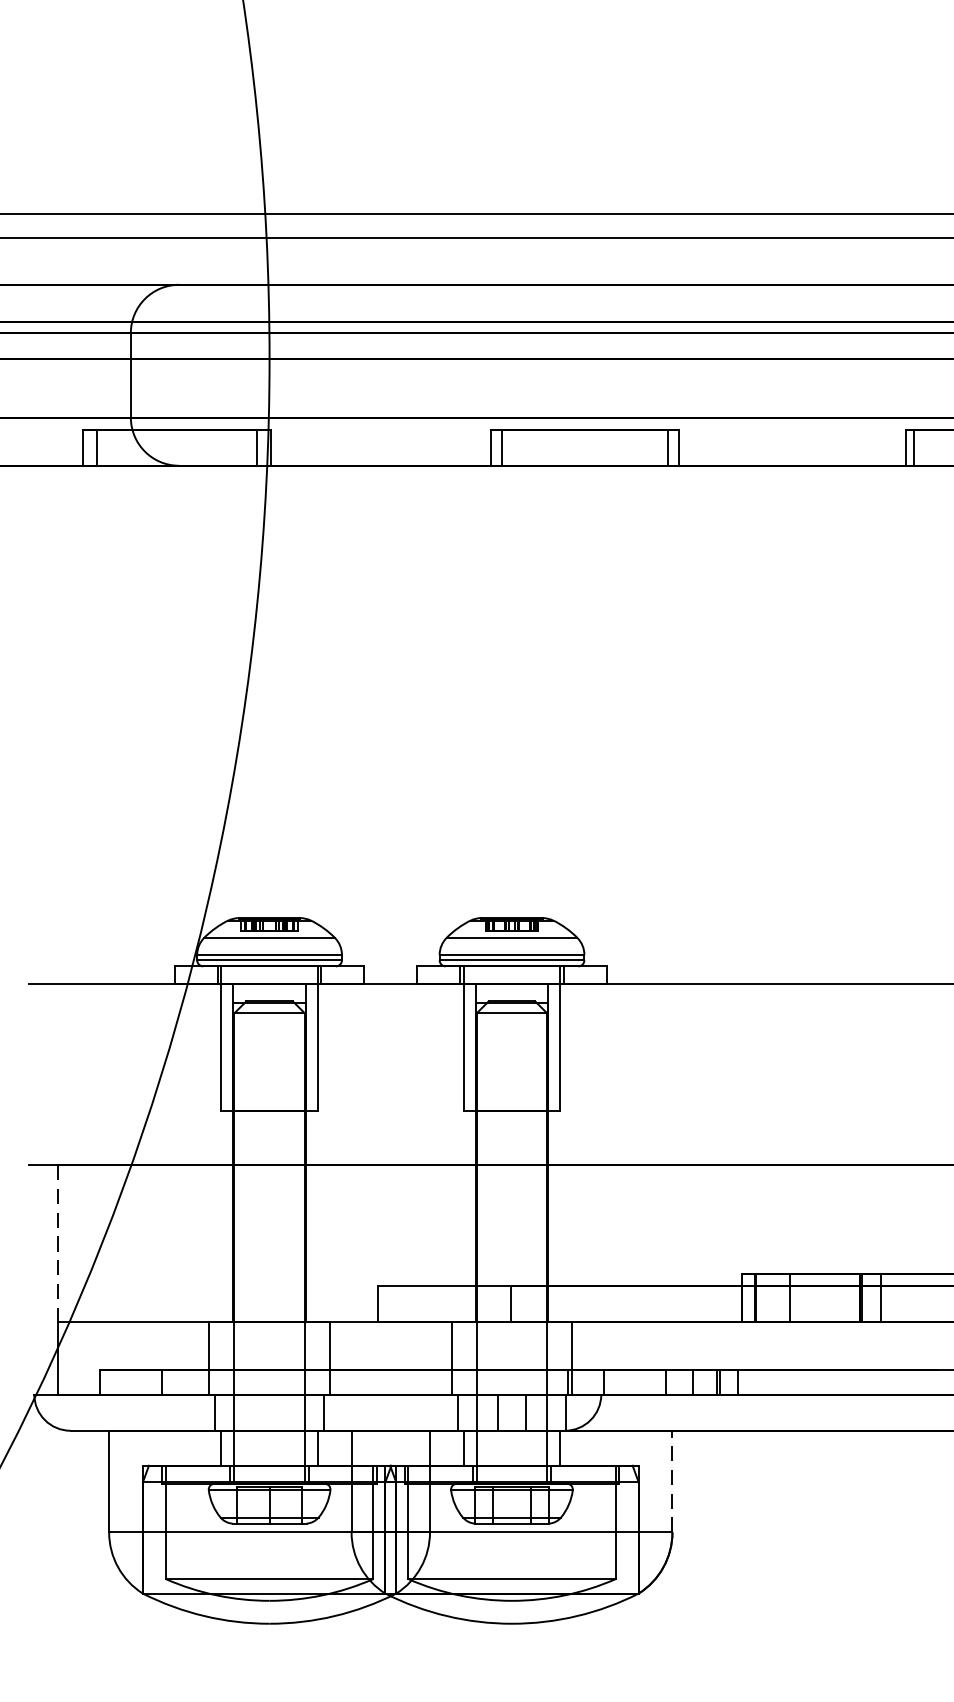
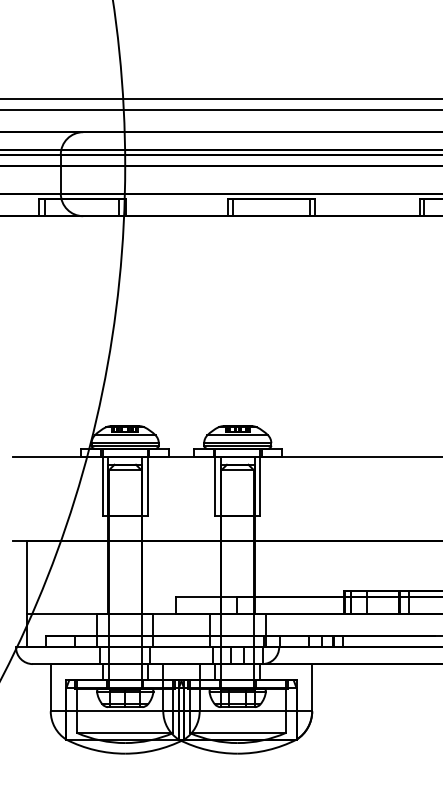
line: (59, 1244) -> (27, 577), dashed -> solid
line: (673, 1481) -> (312, 687), dashed -> solid

